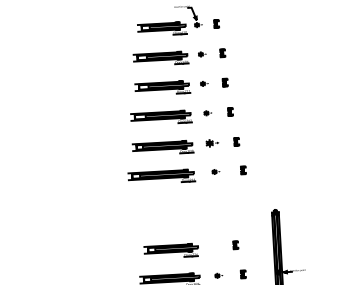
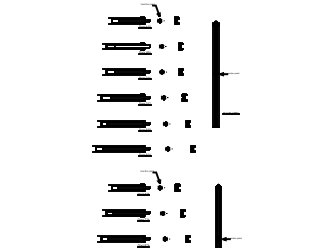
part: (276, 81) -> (225, 73), added
part: (211, 142) -> (166, 123), size x0.62
part: (189, 212) -> (144, 182), added
part: (213, 246) -> (163, 213), added

